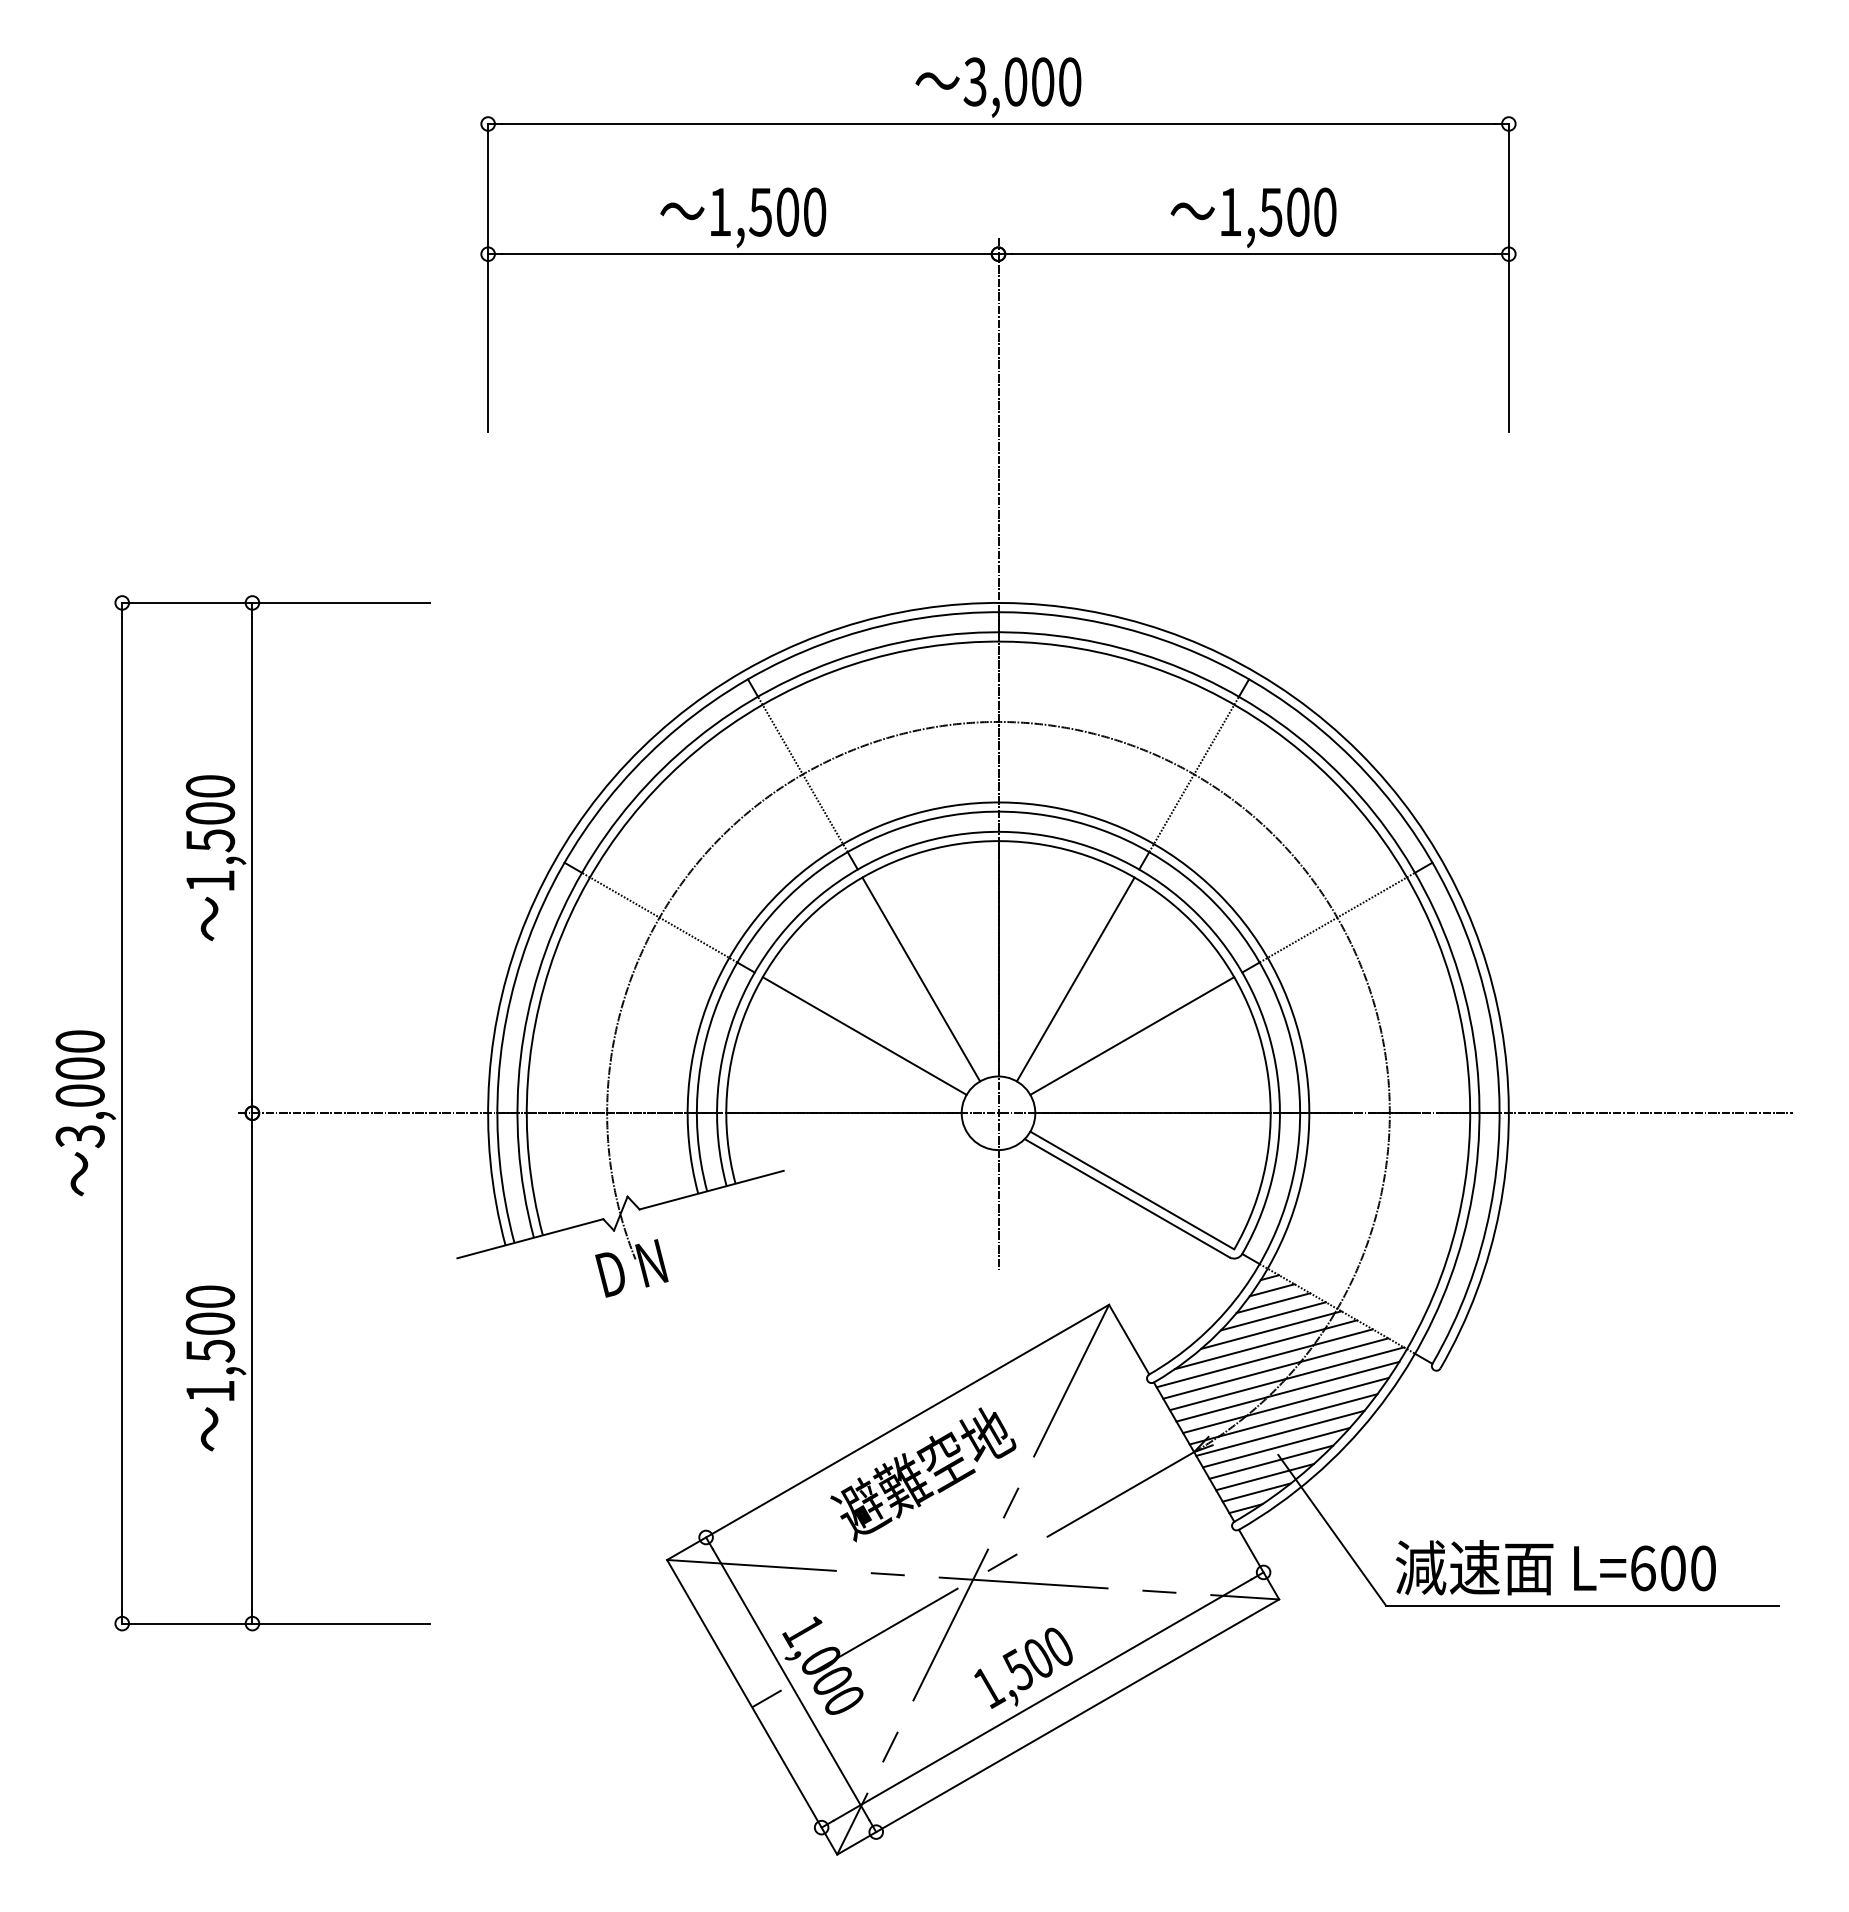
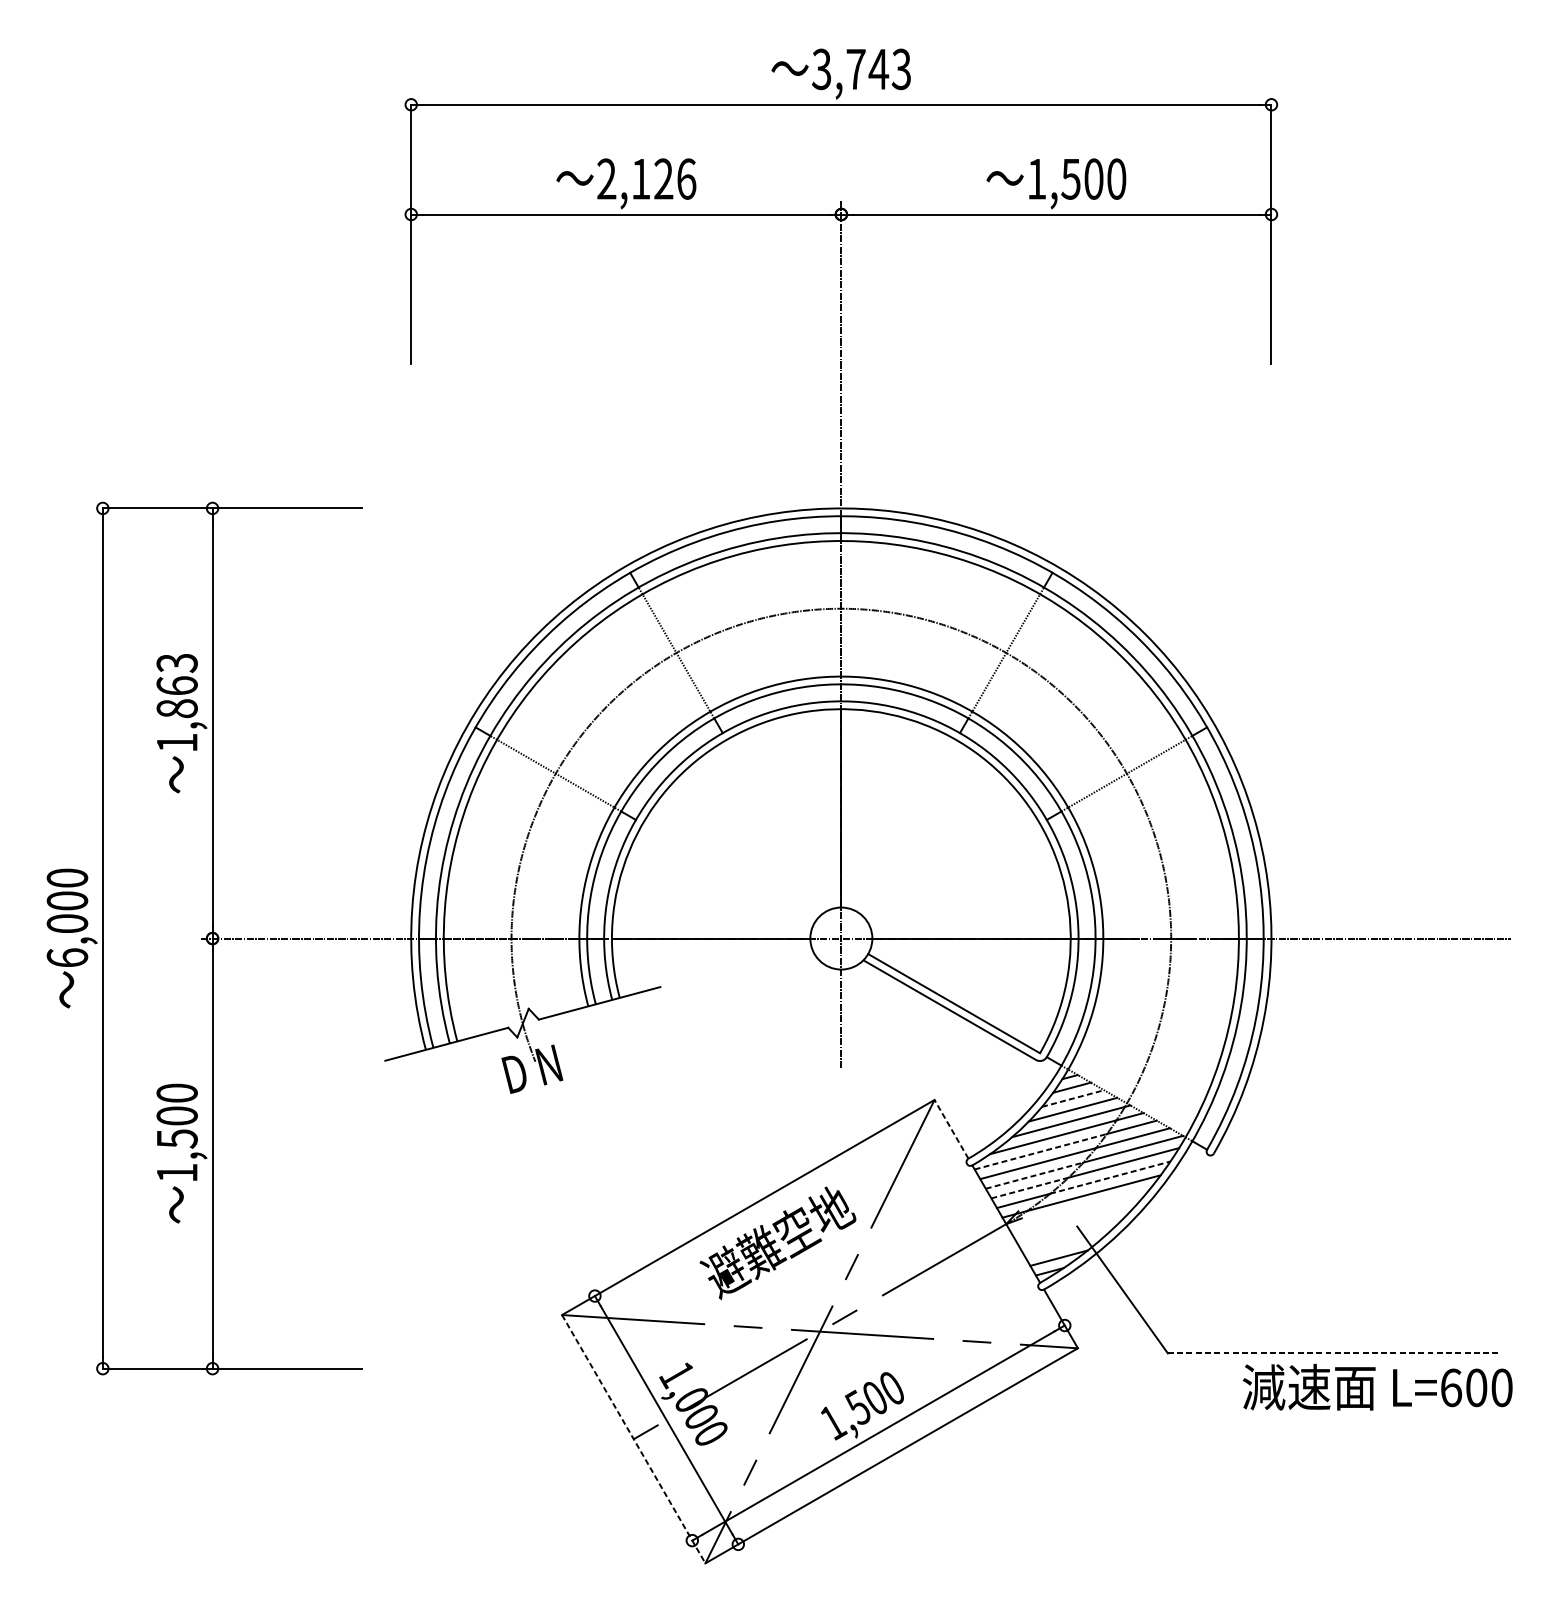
text: (1043, 81) -> (879, 68), 3,000 -> 3,743
text: (767, 211) -> (646, 178), 1,500 -> 2,126
text: (210, 813) -> (177, 685), 1,500 -> 1,863
line: (921, 979) -> (776, 825), removed
line: (1075, 979) -> (906, 825), removed
line: (864, 1035) -> (728, 873), removed
line: (1132, 1035) -> (954, 873), removed
text: (79, 1136) -> (66, 958), 3,000 -> 6,000
line: (1273, 1303) -> (1073, 1098), solid -> dashed
line: (1128, 1339) -> (950, 1129), solid -> dashed
line: (1235, 1366) -> (1041, 1151), solid -> dashed
line: (1227, 1394) -> (1034, 1175), solid -> dashed
line: (1317, 1396) -> (1110, 1177), solid -> dashed
line: (1222, 1409) -> (1030, 1188), solid -> dashed
line: (1280, 1432) -> (1079, 1207), removed
line: (1275, 1447) -> (1074, 1220), removed
line: (1271, 1461) -> (1071, 1232), removed
line: (1264, 1477) -> (1065, 1245), removed
text: (1555, 1567) -> (1377, 1387), moved
line: (1582, 1605) -> (1333, 1353), solid -> dashed
line: (752, 1707) -> (634, 1439), solid -> dashed

